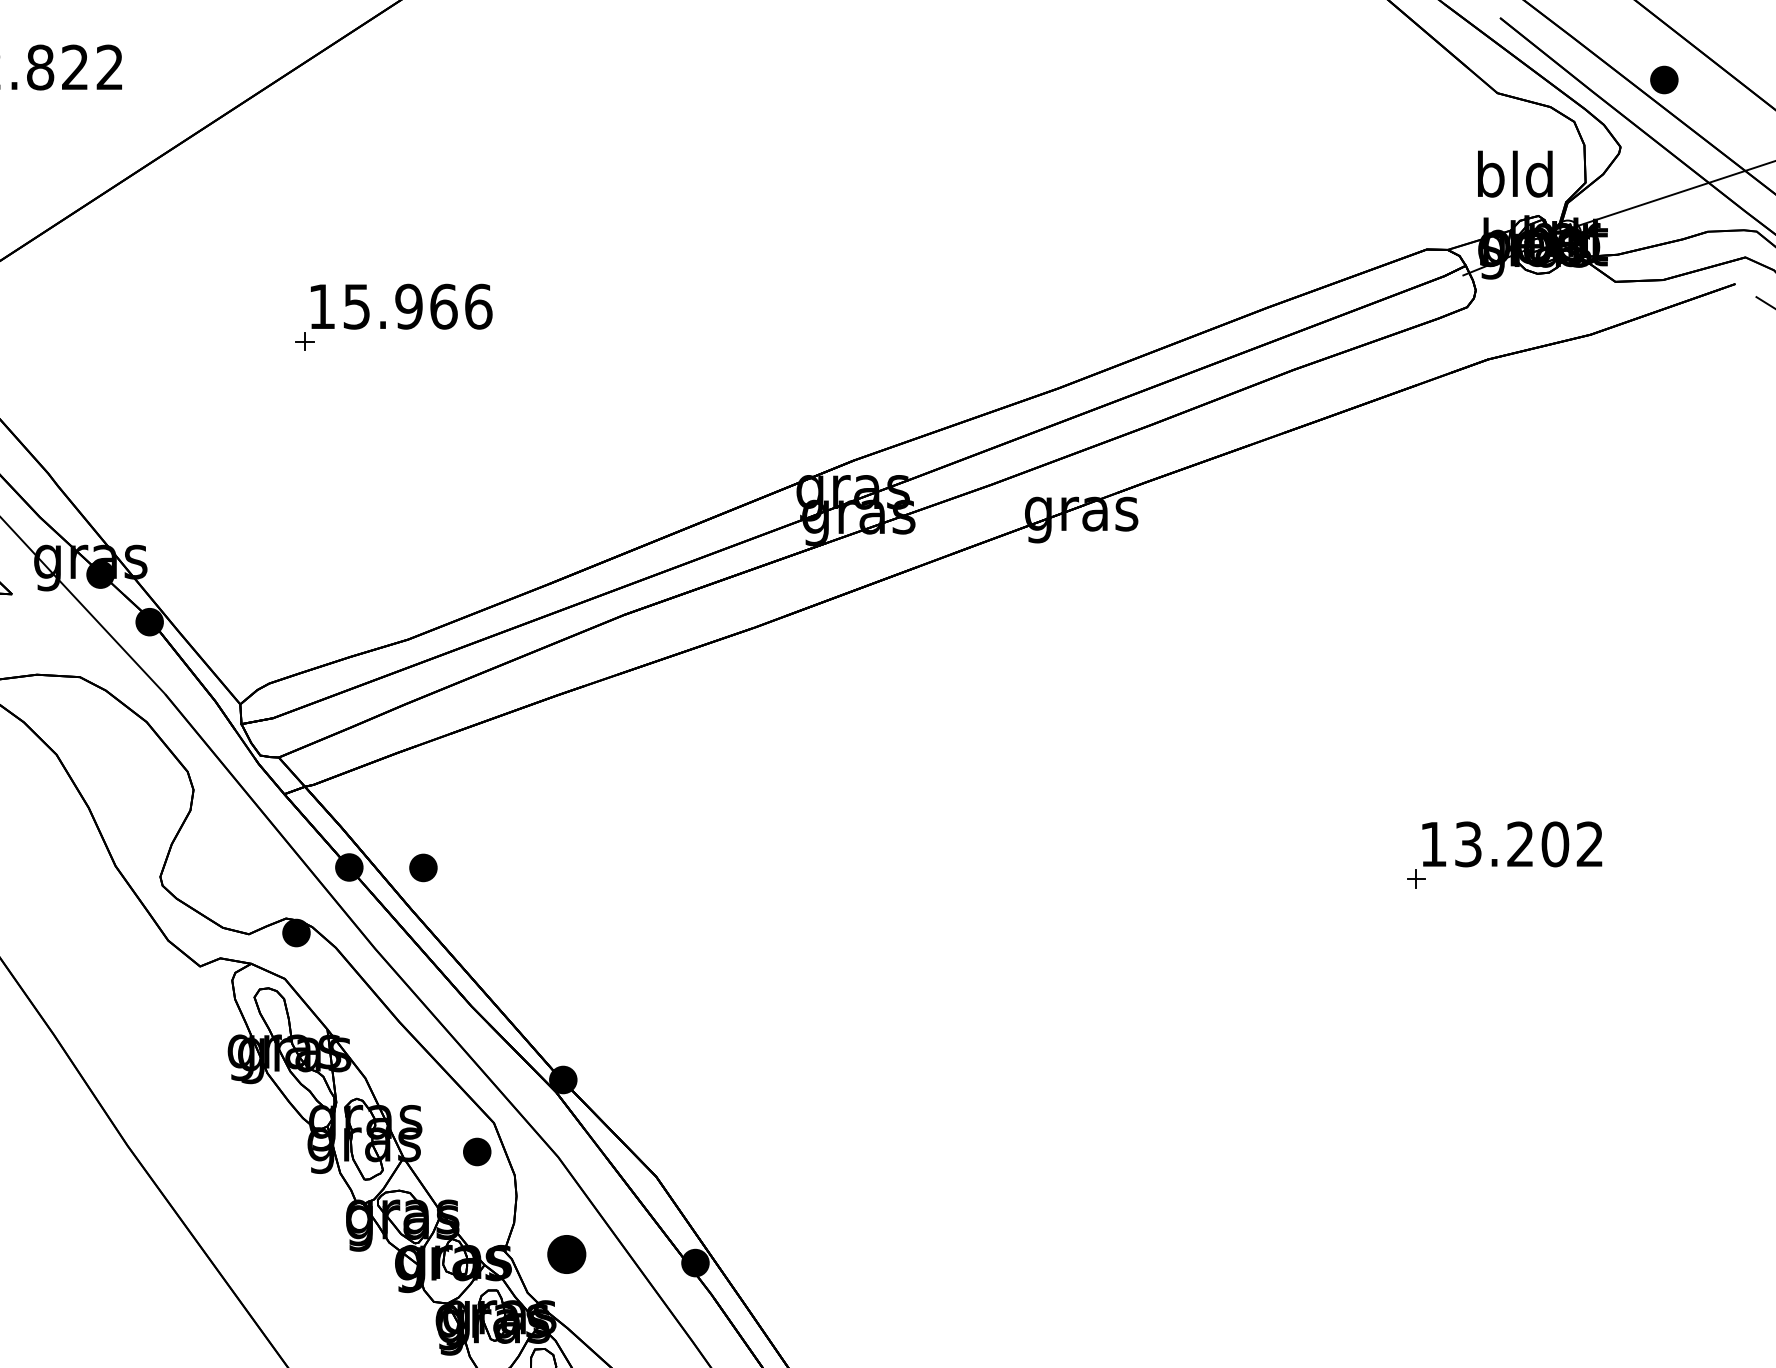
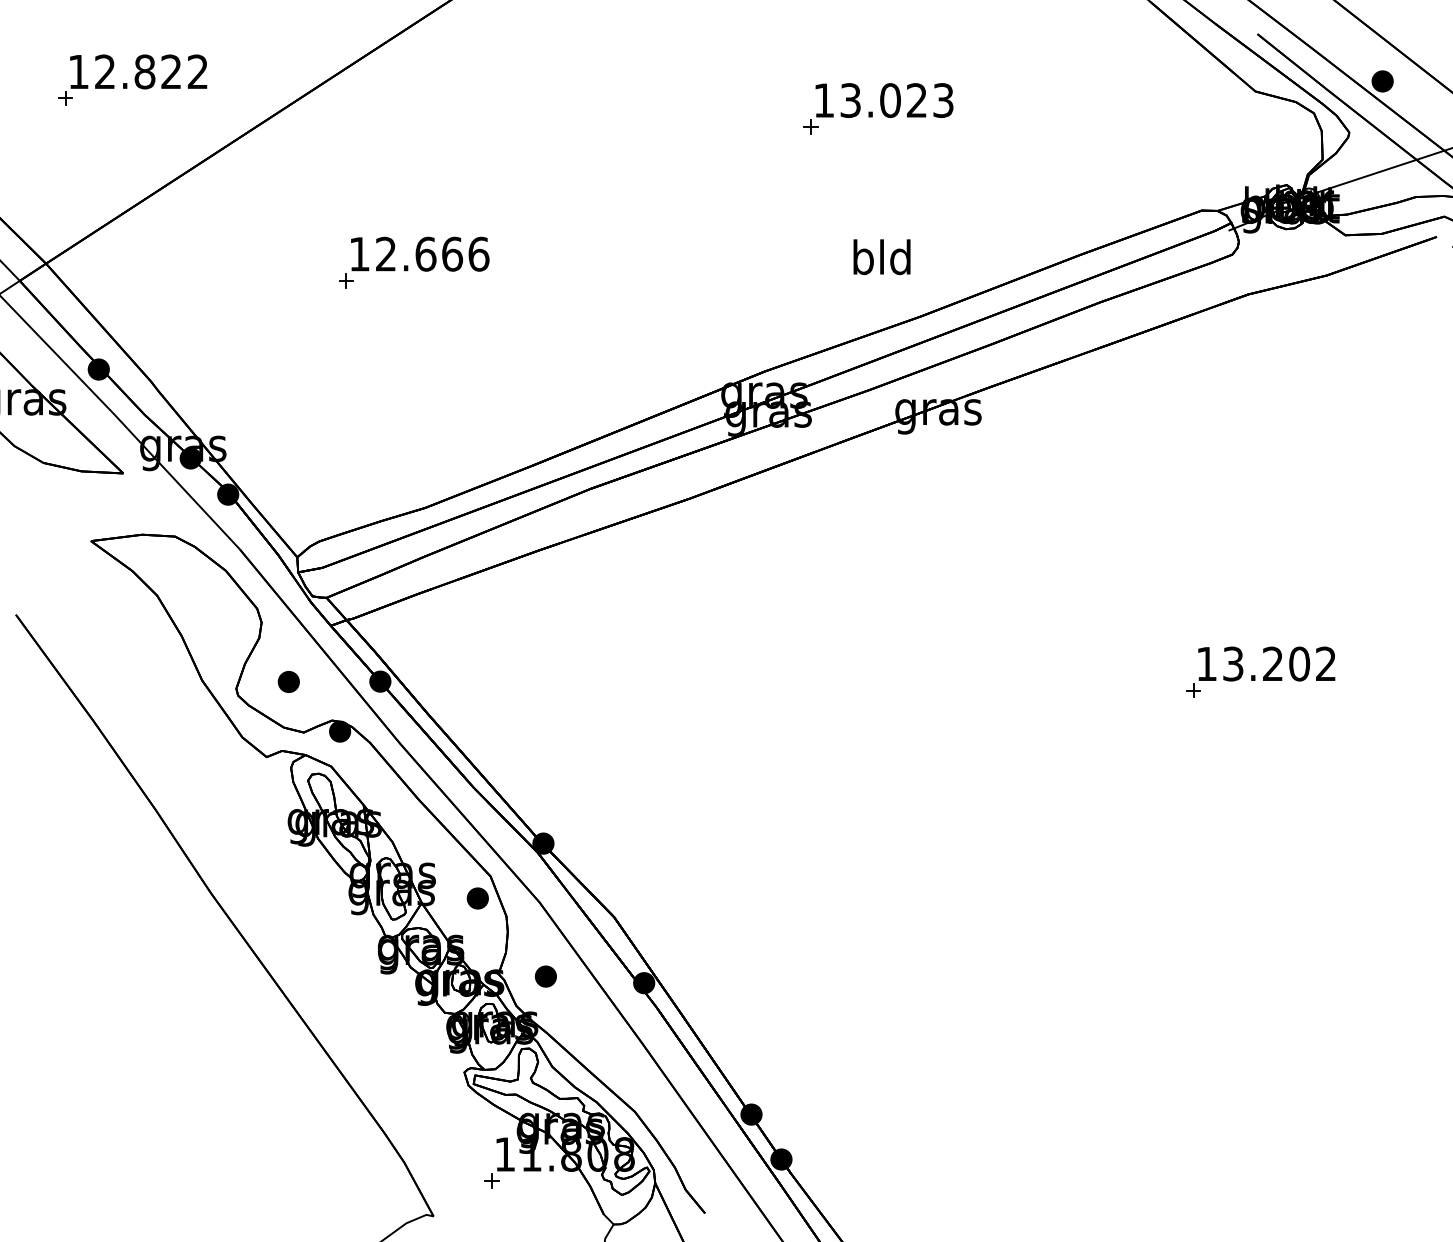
part: (1002, 115) -> (878, 108), added
text: (1514, 174) -> (881, 257), moved
text: (383, 305) -> (406, 253), 15.966 -> 12.666
part: (422, 867) -> (288, 681), moved
part: (565, 1254) -> (545, 976), size x0.71

